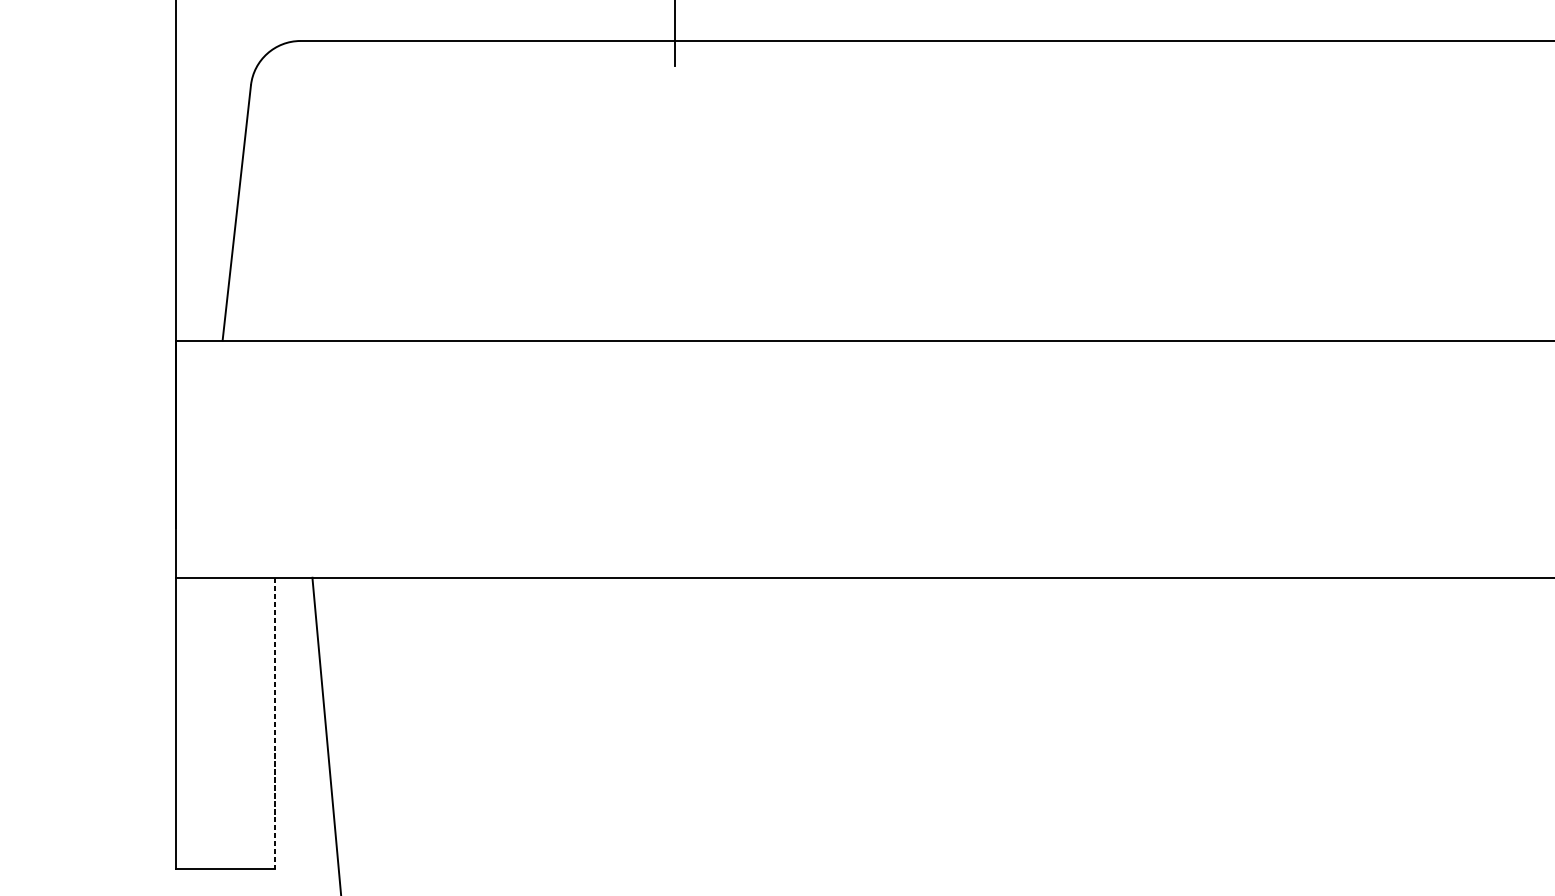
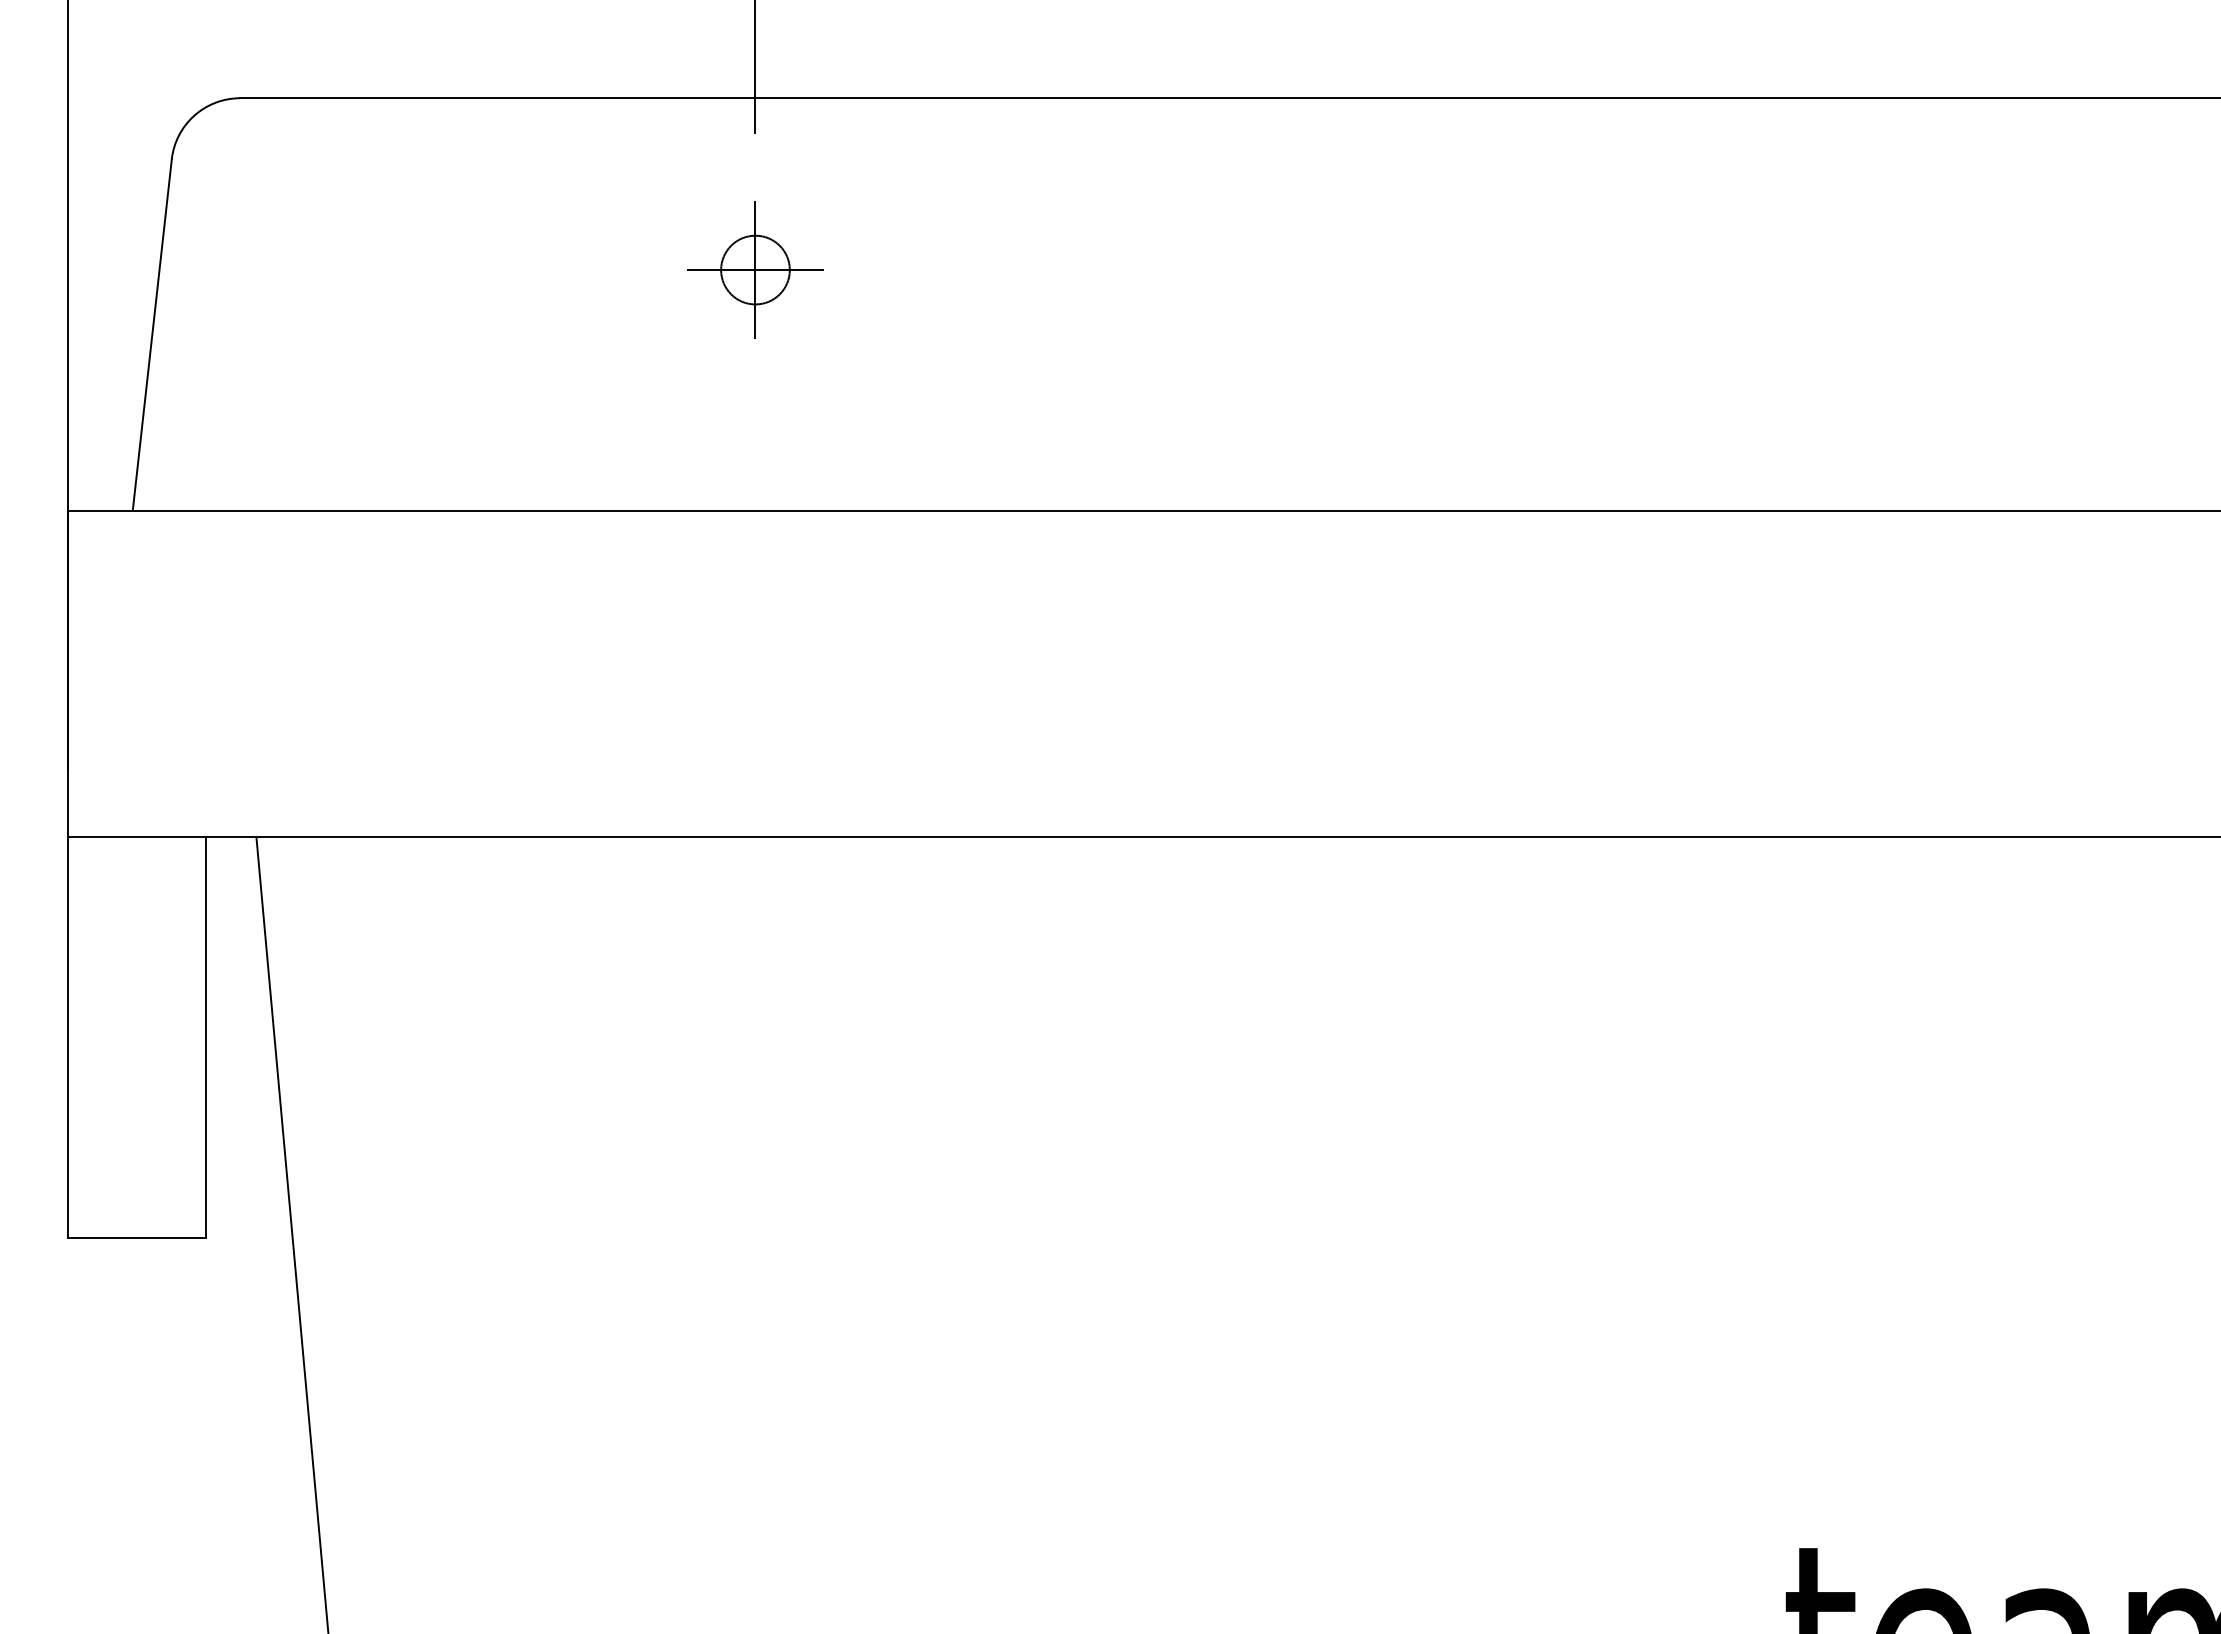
part: (674, 165) -> (755, 269), added
line: (275, 723) -> (205, 1037), dashed -> solid

